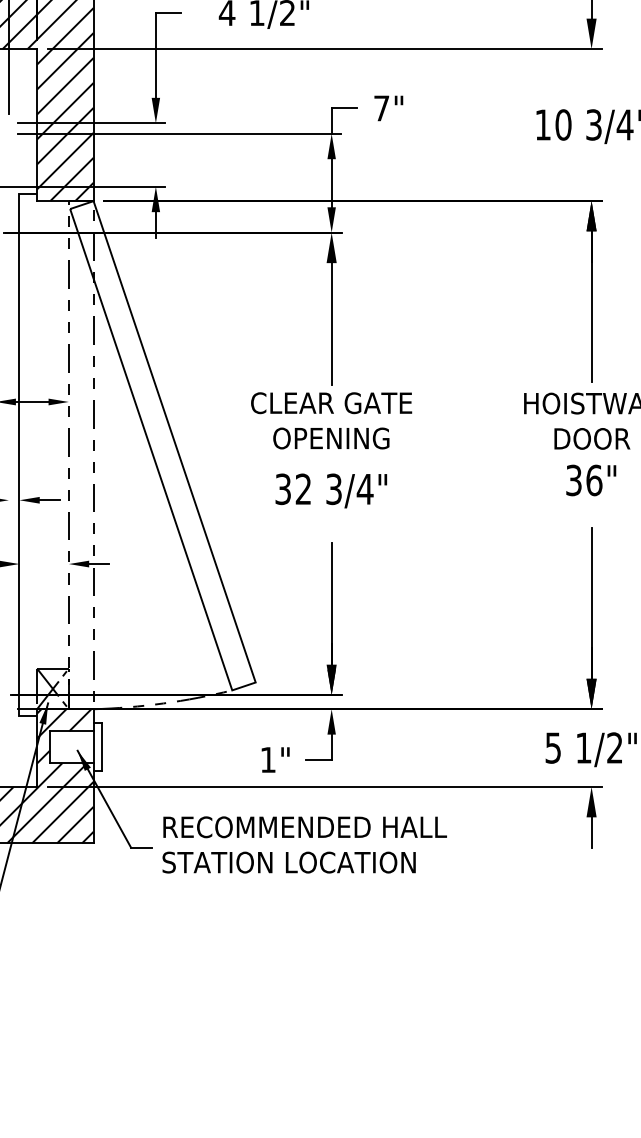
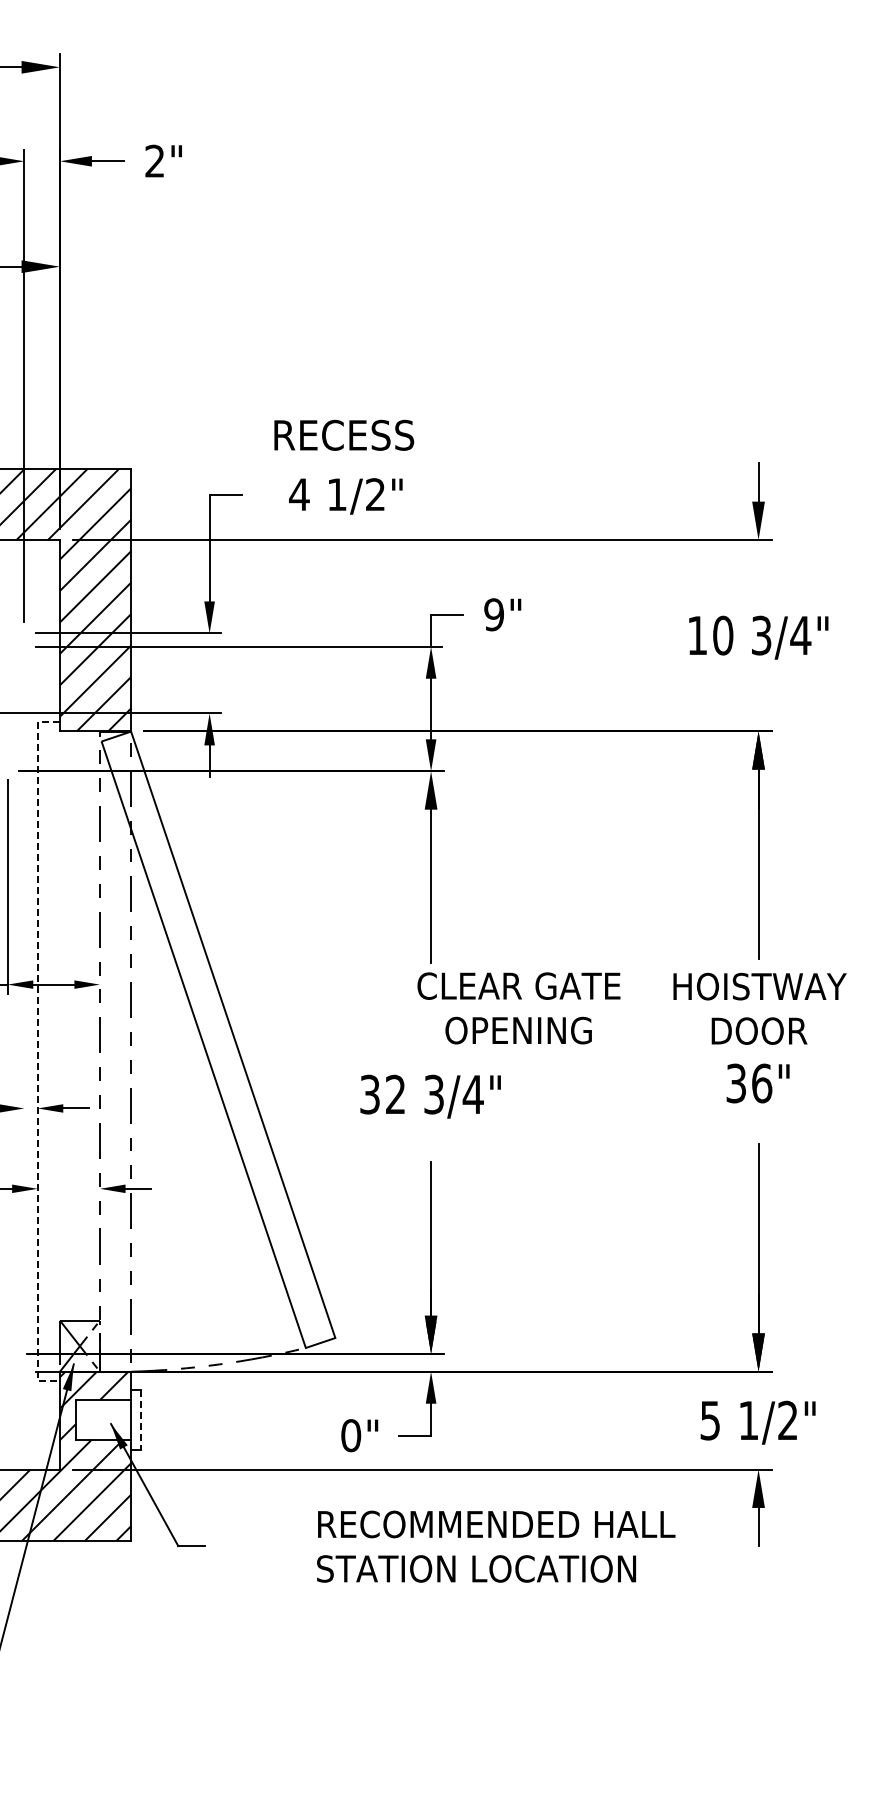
text: (381, 108) -> (493, 614), 7" -> 9"
text: (331, 420) -> (518, 1008), moved
line: (19, 455) -> (37, 1052), solid -> dashed
line: (101, 747) -> (141, 1420), solid -> dashed
text: (268, 759) -> (351, 1435), 1" -> 0"
text: (305, 844) -> (496, 1546), moved

